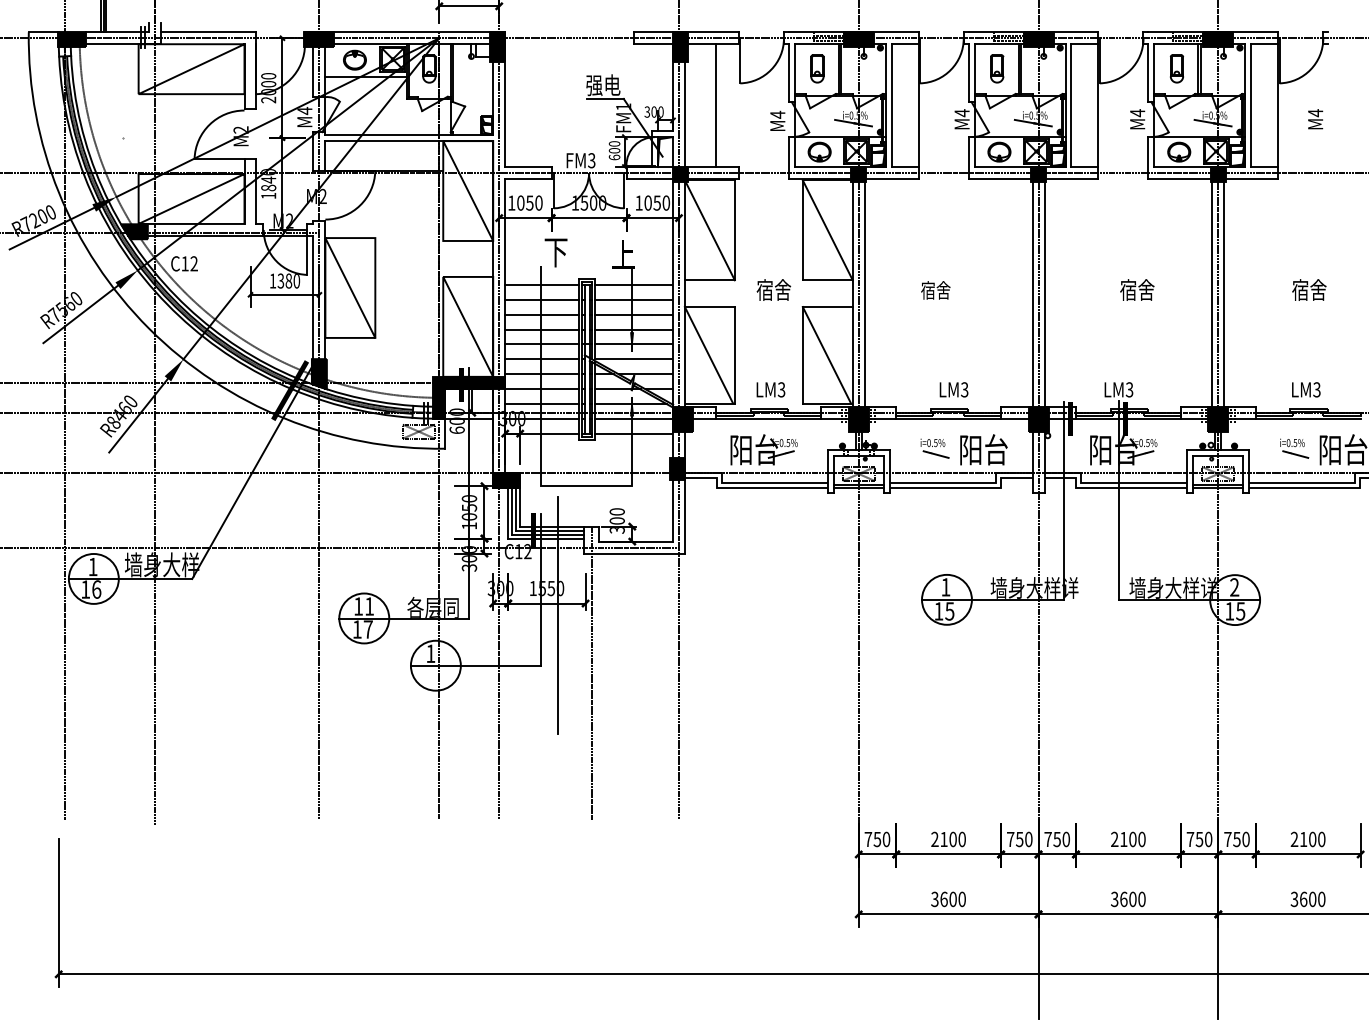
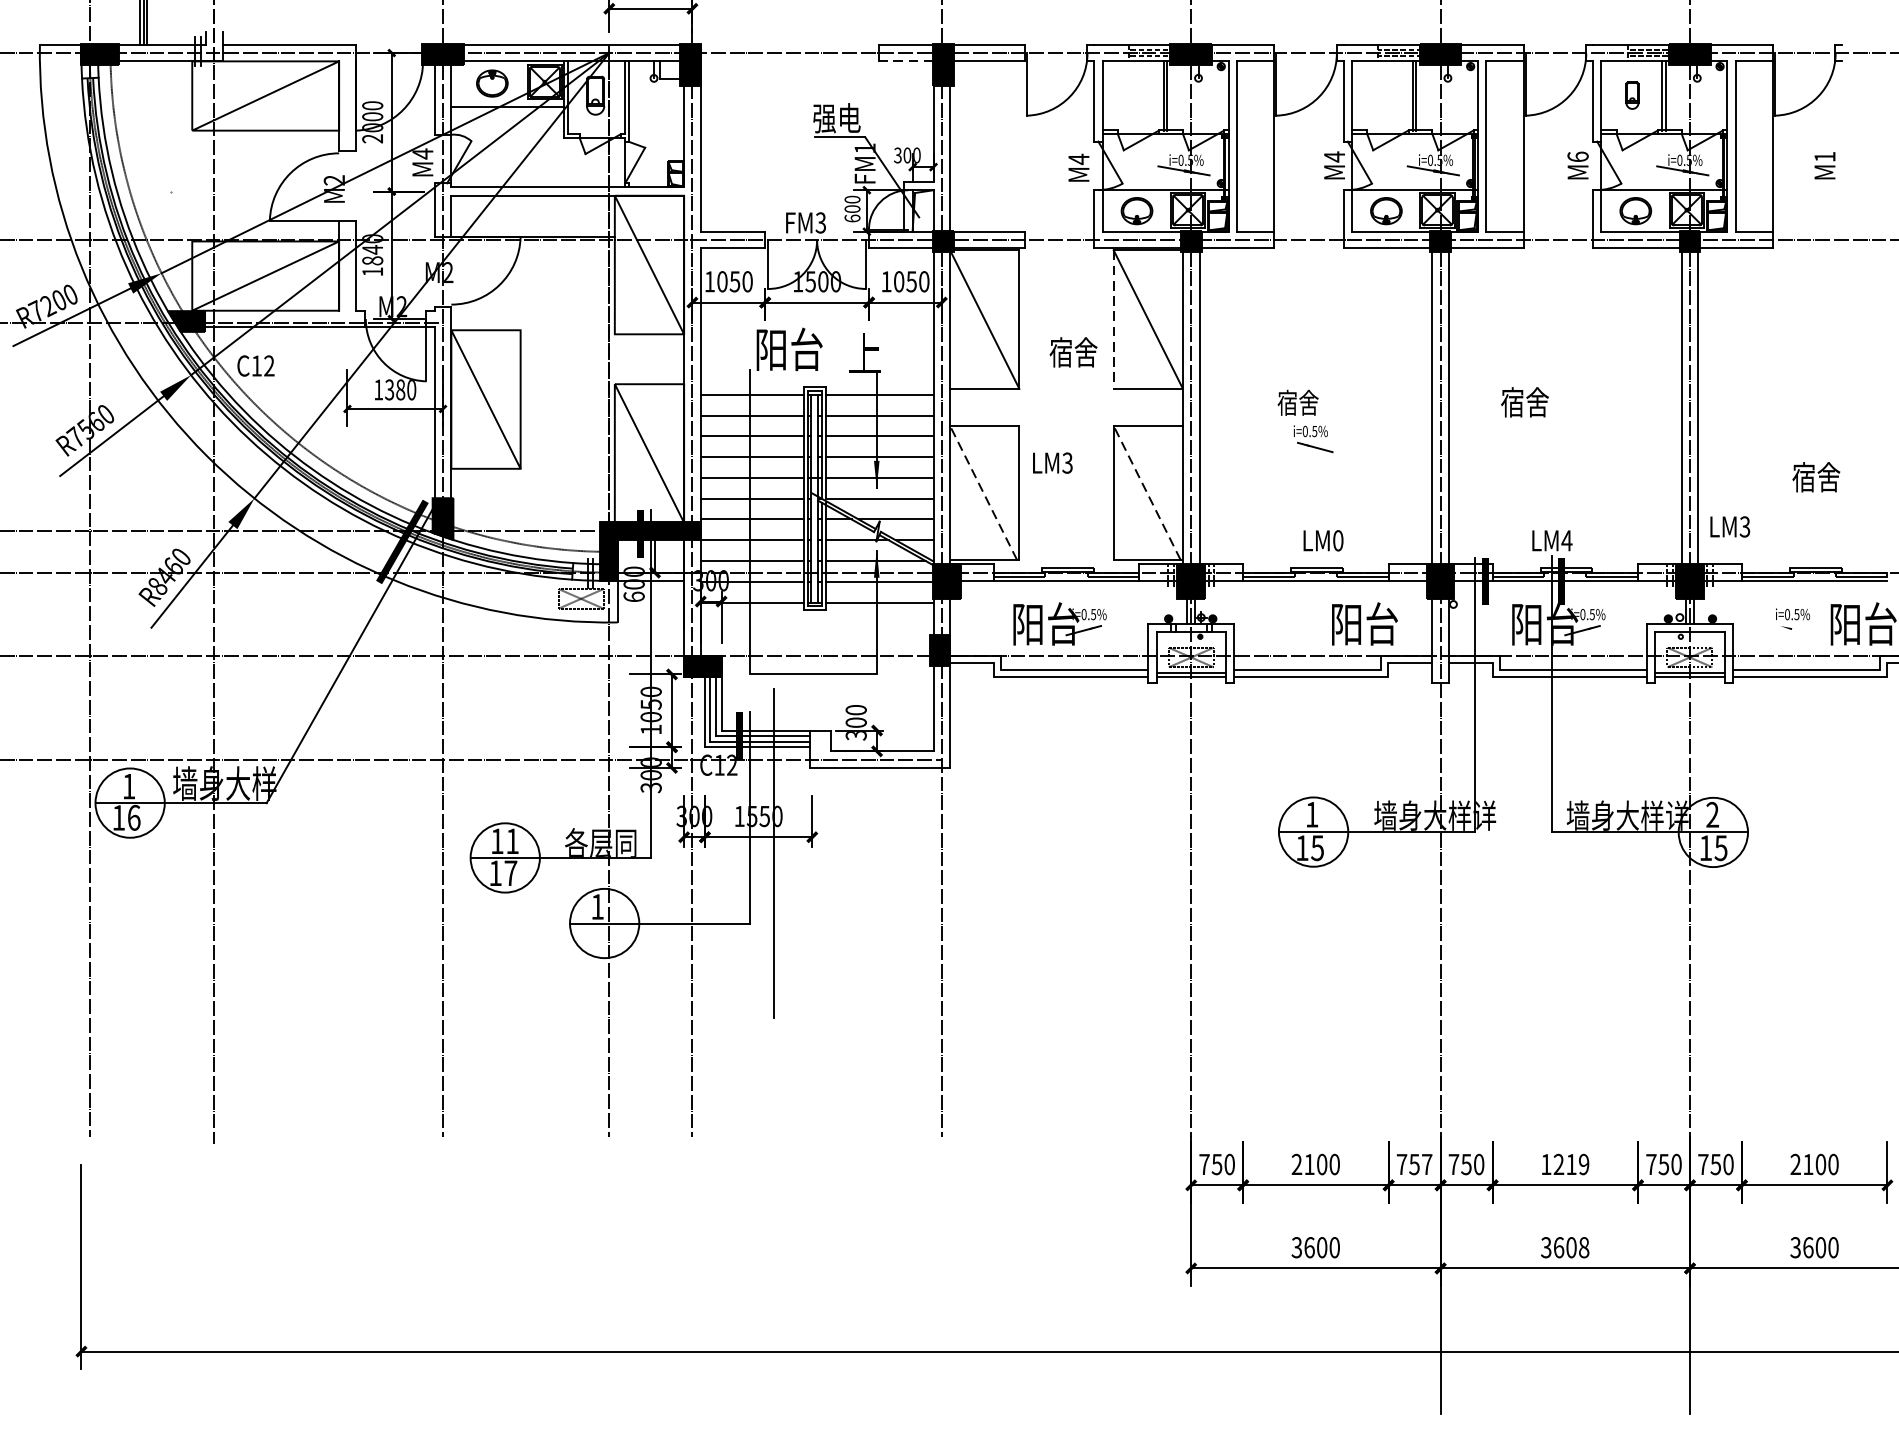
line: (652, 44) -> (905, 61), solid -> dashed
part: (817, 68) -> (1133, 95), removed
part: (997, 68) -> (1383, 95), removed
part: (1176, 68) -> (1632, 95), size x0.7
line: (716, 105) -> (993, 146), removed
text: (1137, 113) -> (1577, 157), M4 -> M6
text: (1315, 113) -> (1824, 157), M4 -> M1
line: (802, 230) -> (1113, 319), solid -> dashed
text: (568, 251) -> (788, 348), 下 -> 阳台
text: (773, 289) -> (1072, 351), moved
text: (1137, 289) -> (1525, 401), moved
text: (1309, 289) -> (1816, 476), moved
line: (709, 355) -> (984, 493), solid -> dashed
line: (826, 355) -> (1146, 493), solid -> dashed
text: (770, 389) -> (1052, 462), moved
text: (964, 389) -> (1337, 540), LM3 -> LM0
text: (1129, 389) -> (1566, 540), LM3 -> LM4
text: (1306, 389) -> (1730, 526), moved
part: (934, 448) -> (1312, 439), moved
line: (1295, 454) -> (1797, 630), removed
line: (591, 672) -> (820, 932), removed
text: (1028, 839) -> (1426, 1164), 750 -> 757
text: (1128, 839) -> (1565, 1164), 2100 -> 1219
text: (1141, 899) -> (1583, 1247), 3600 -> 3608

